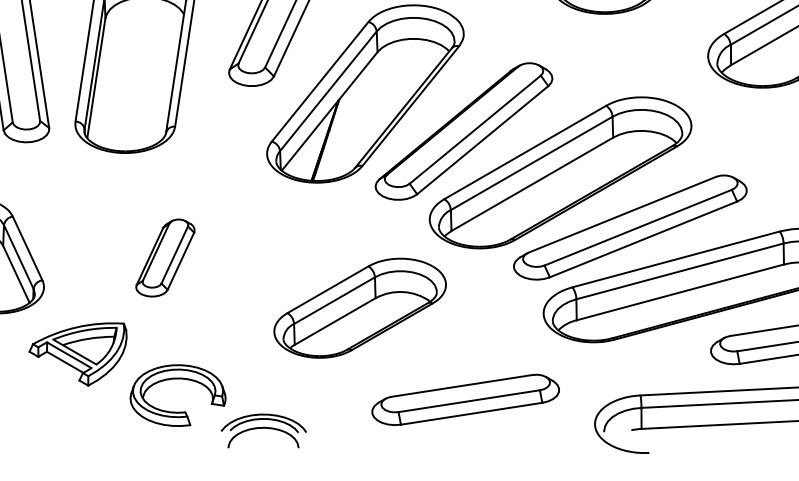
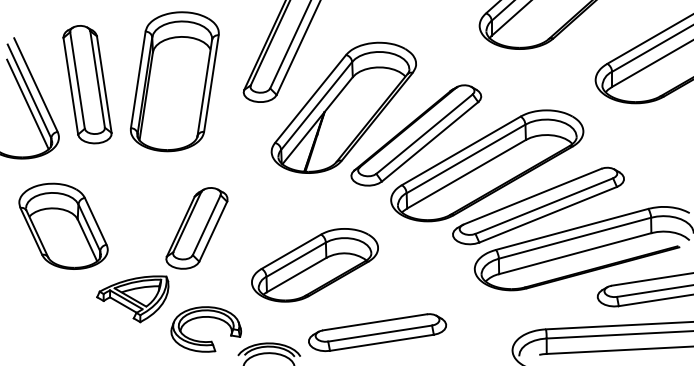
part: (164, 258) -> (196, 228), size x1.43
part: (359, 308) -> (314, 265), moved
part: (465, 399) -> (377, 332), moved

